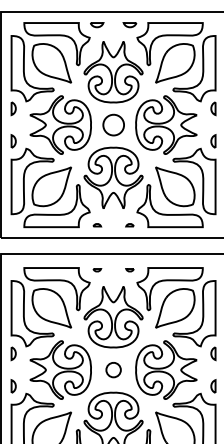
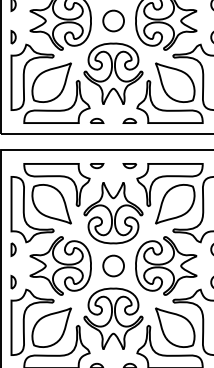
part: (97, 225) -> (97, 121), size x1.67
part: (129, 225) -> (129, 121), size x1.67
part: (97, 270) -> (97, 166), size x1.67
part: (129, 270) -> (129, 166), size x1.67
part: (113, 369) -> (113, 265), size x1.43

